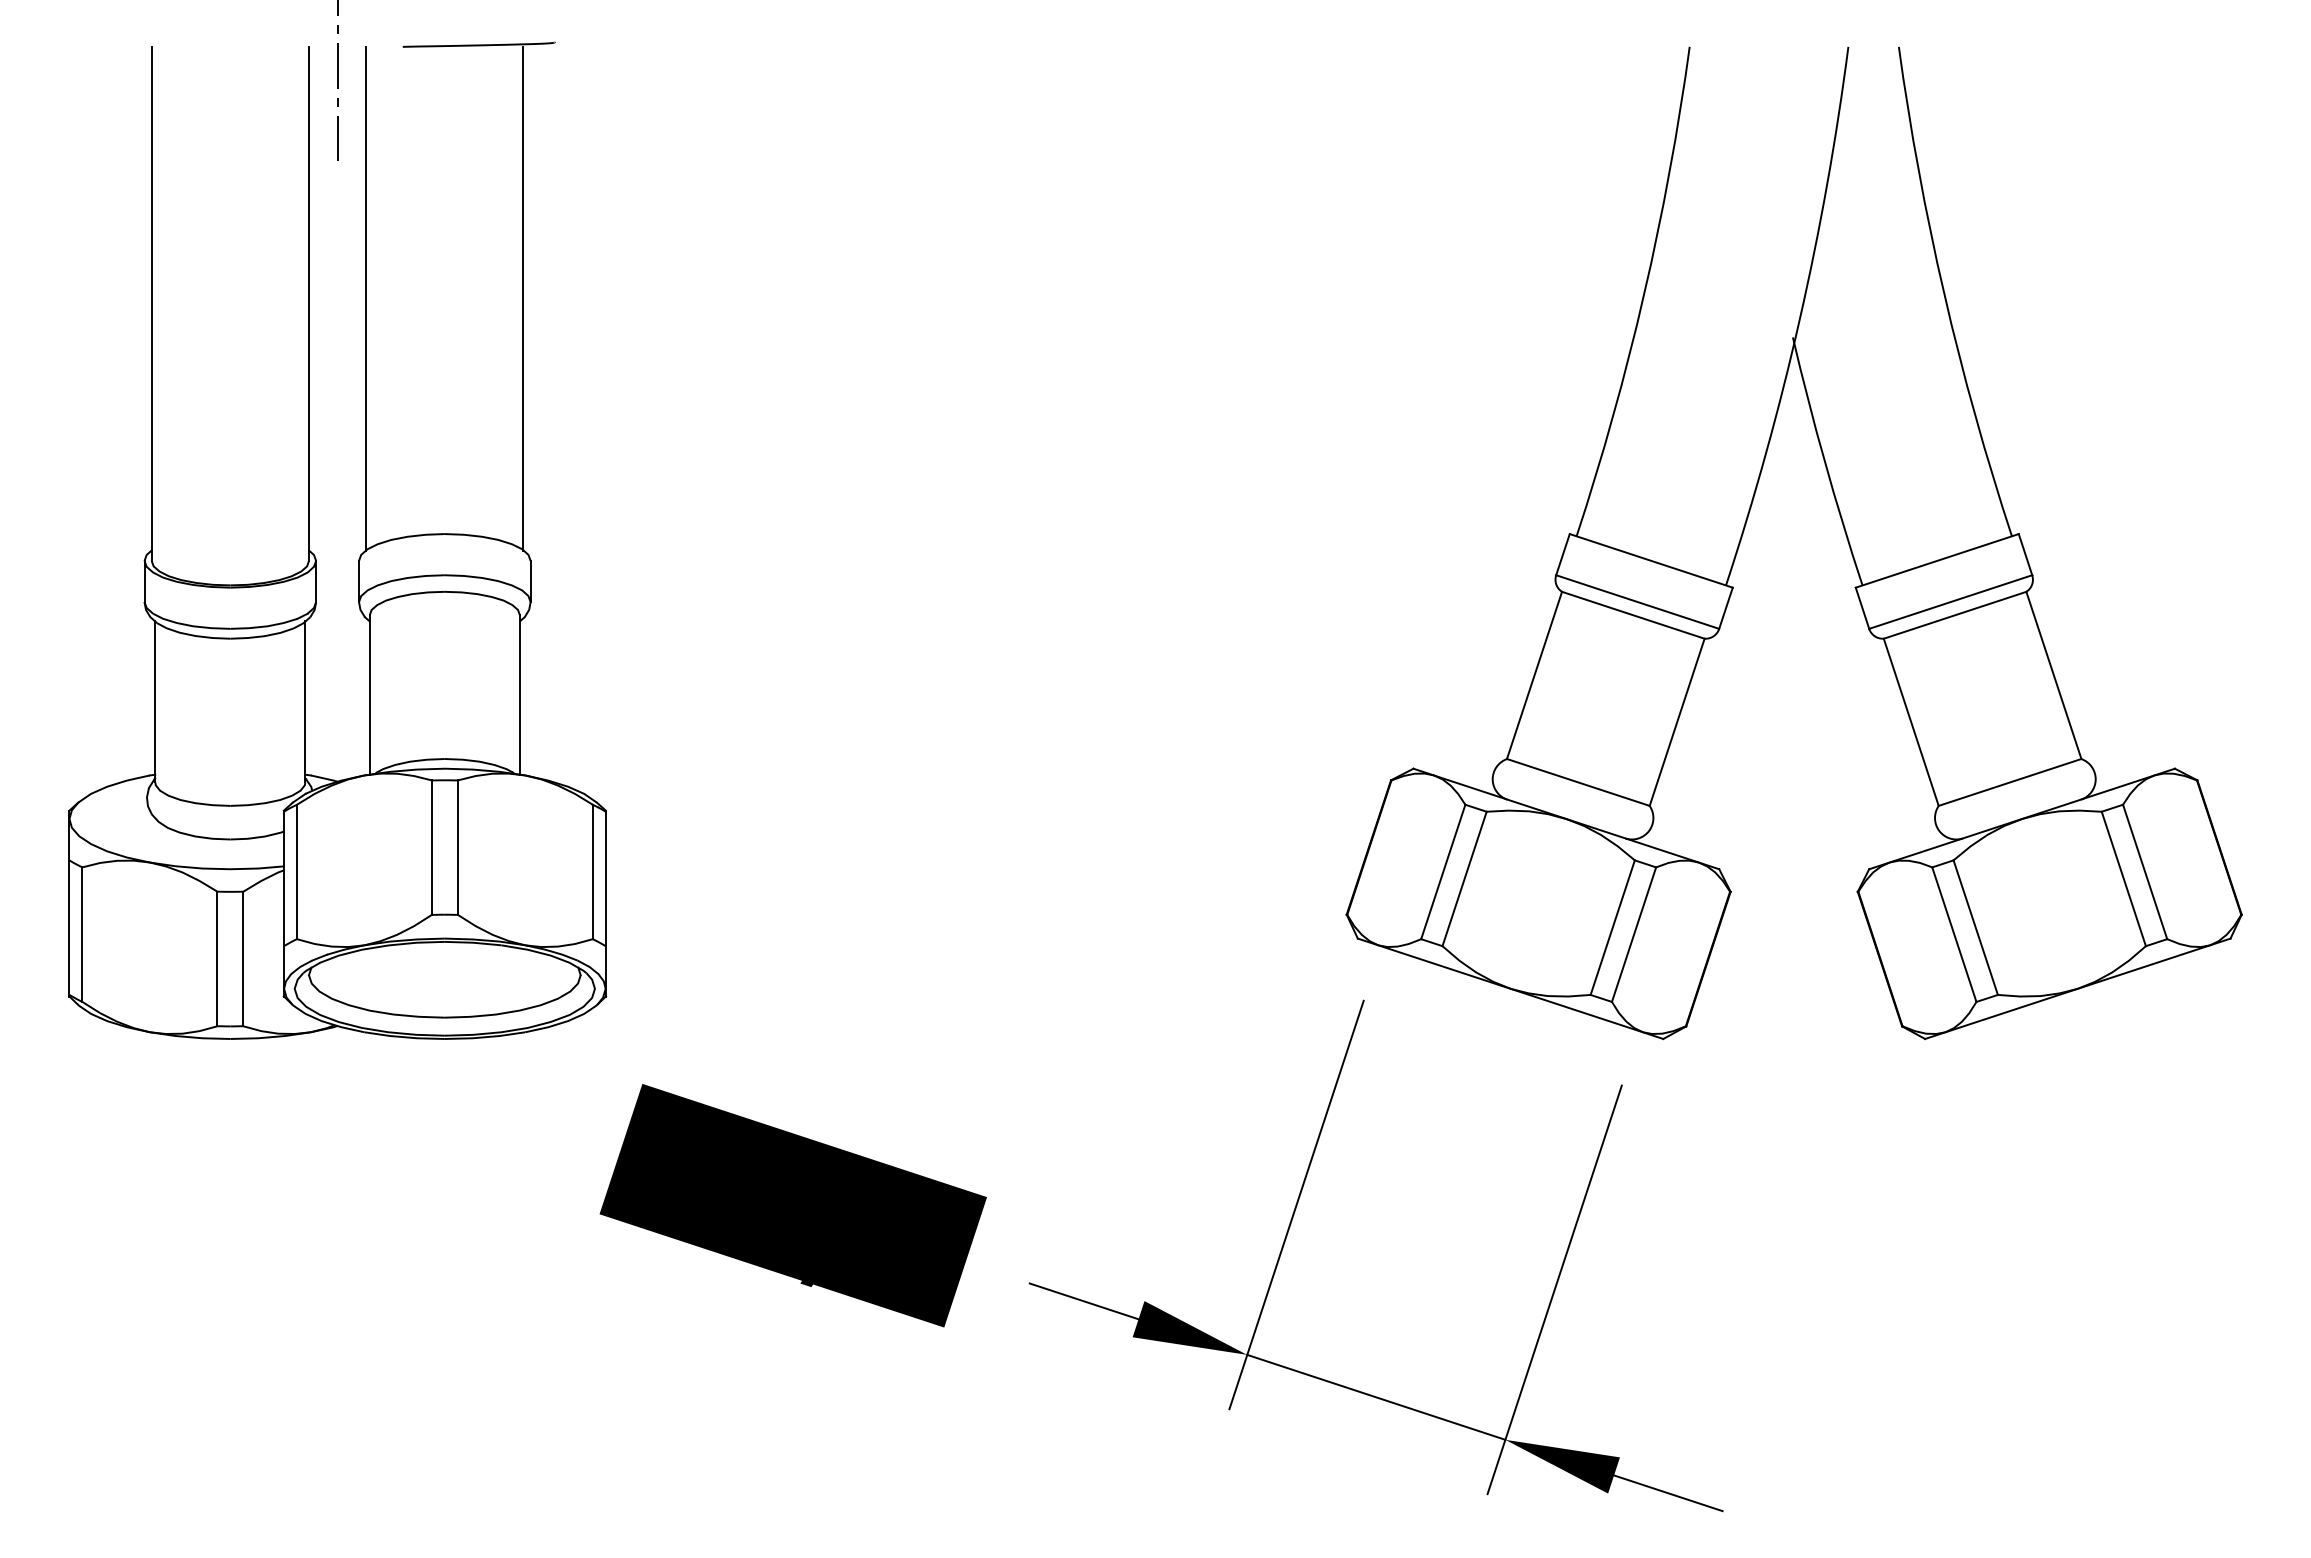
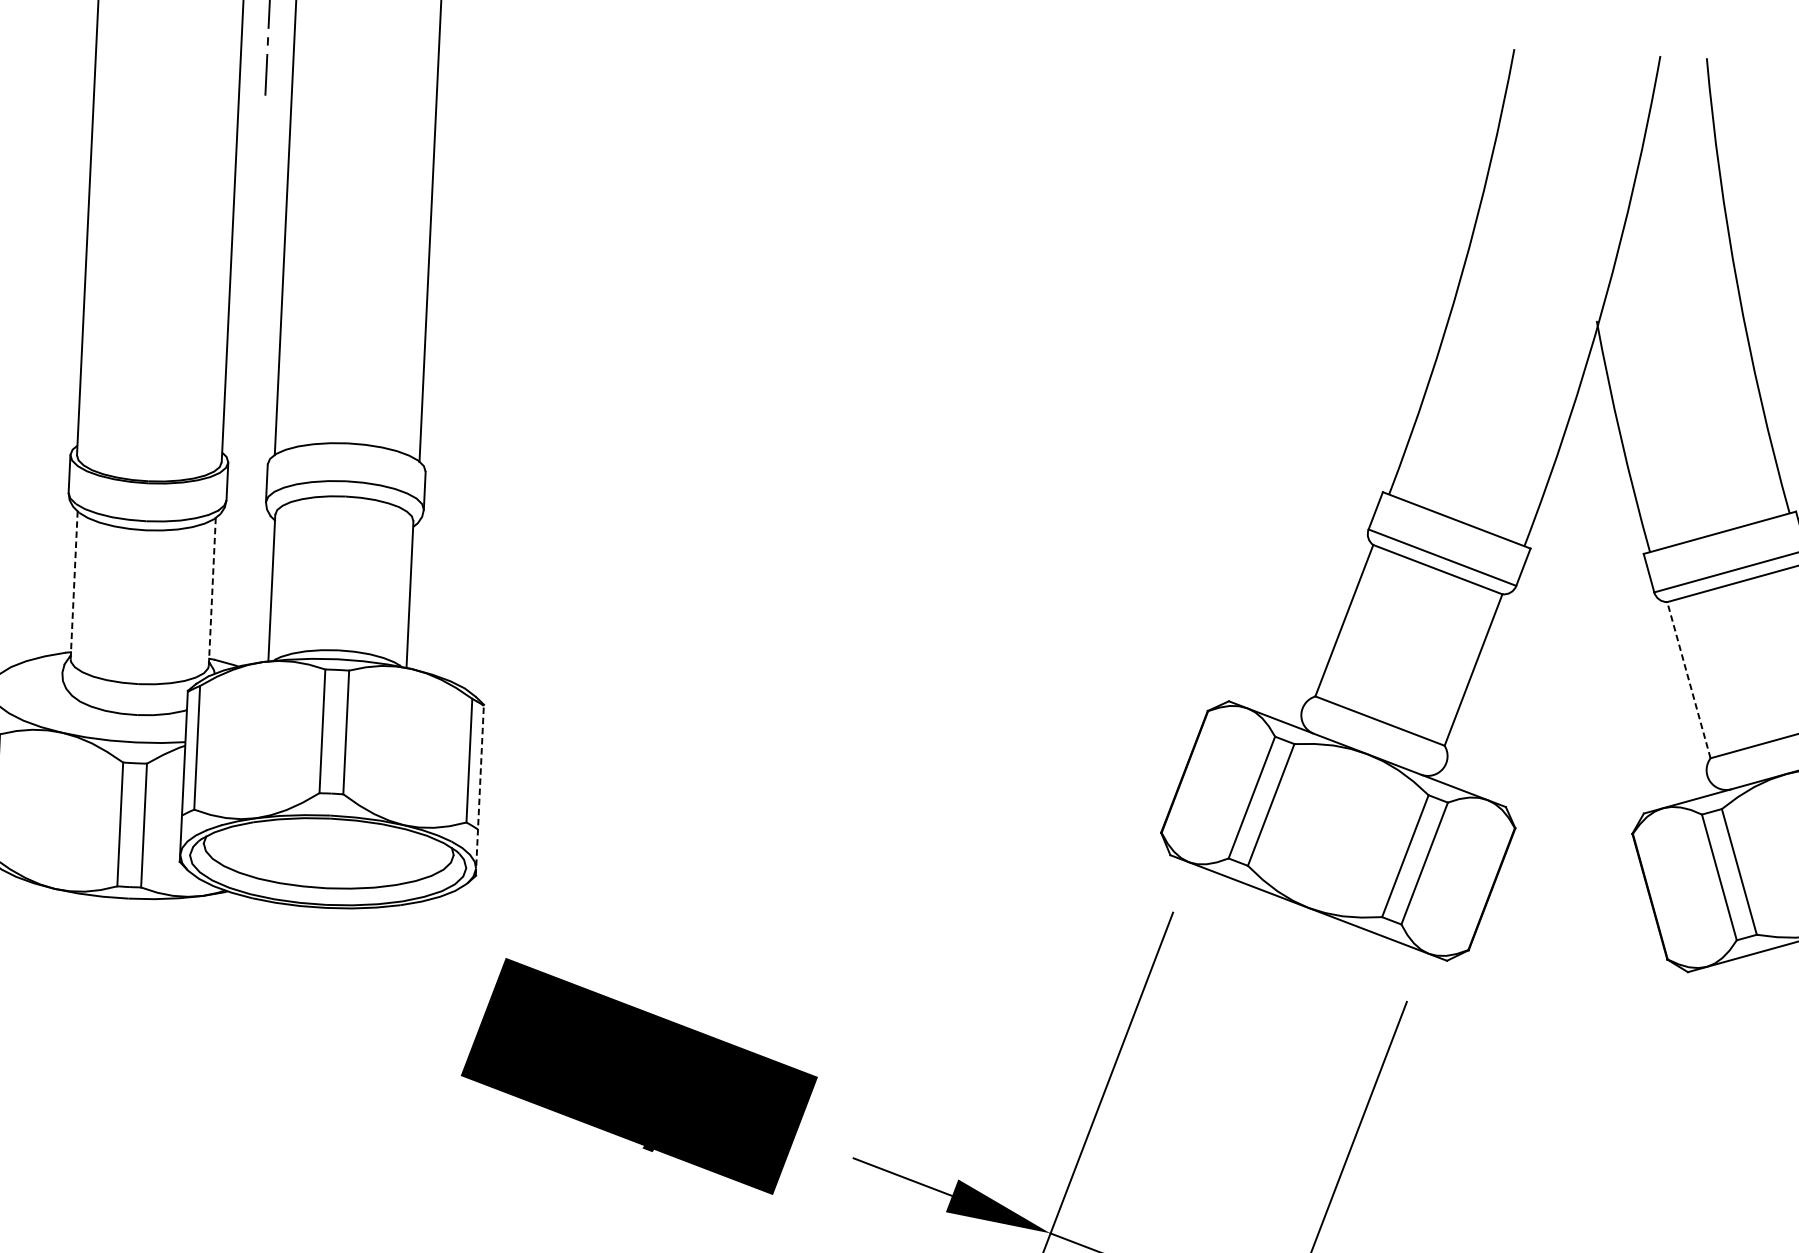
line: (155, 701) -> (74, 584), solid -> dashed
line: (305, 701) -> (212, 591), solid -> dashed
line: (1911, 722) -> (1689, 680), solid -> dashed
line: (605, 903) -> (479, 790), solid -> dashed

